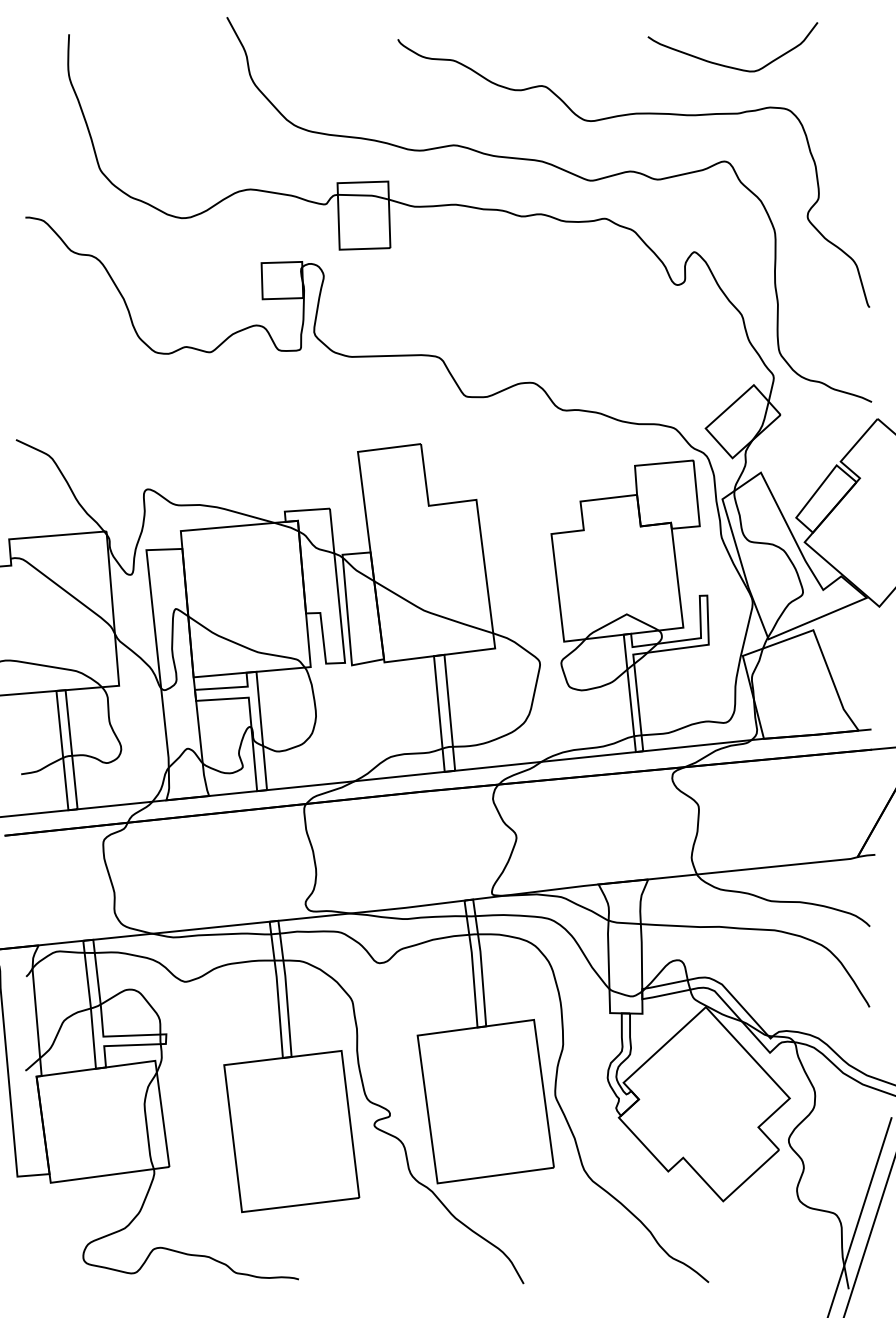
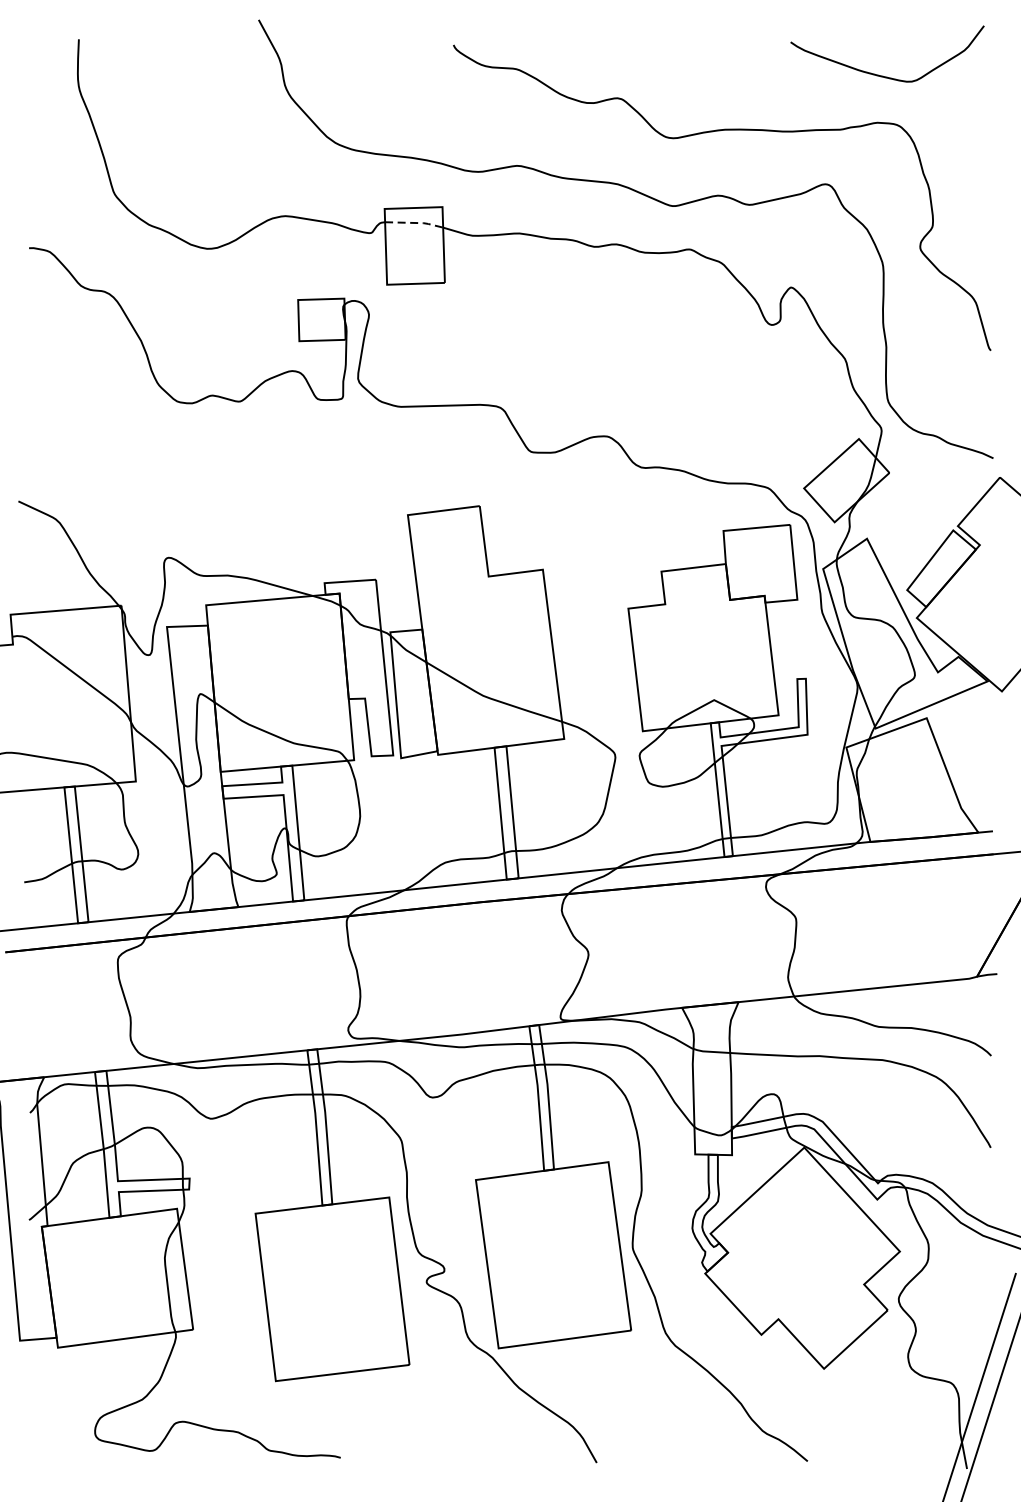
curve: (727, 65) -> (881, 74), moved
line: (364, 195) -> (415, 222), solid -> dashed

